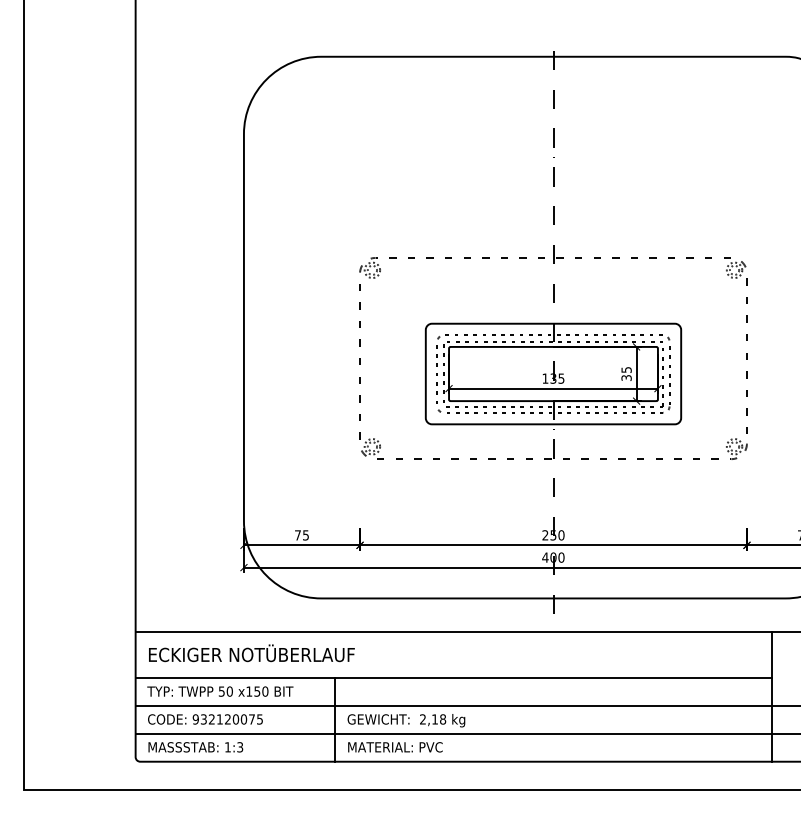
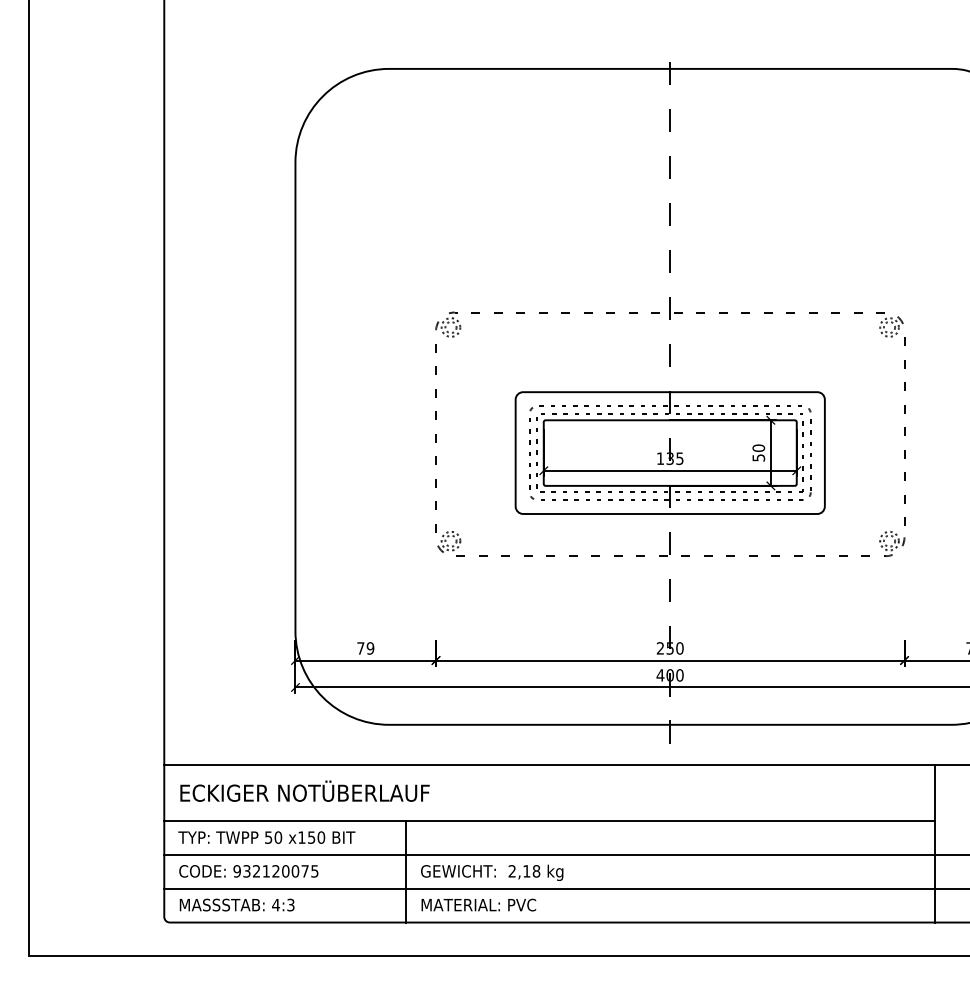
text: (626, 373) -> (758, 452), 35 -> 50
text: (305, 535) -> (369, 648), 75 -> 79
text: (227, 747) -> (275, 905), 1:3 -> 4:3

